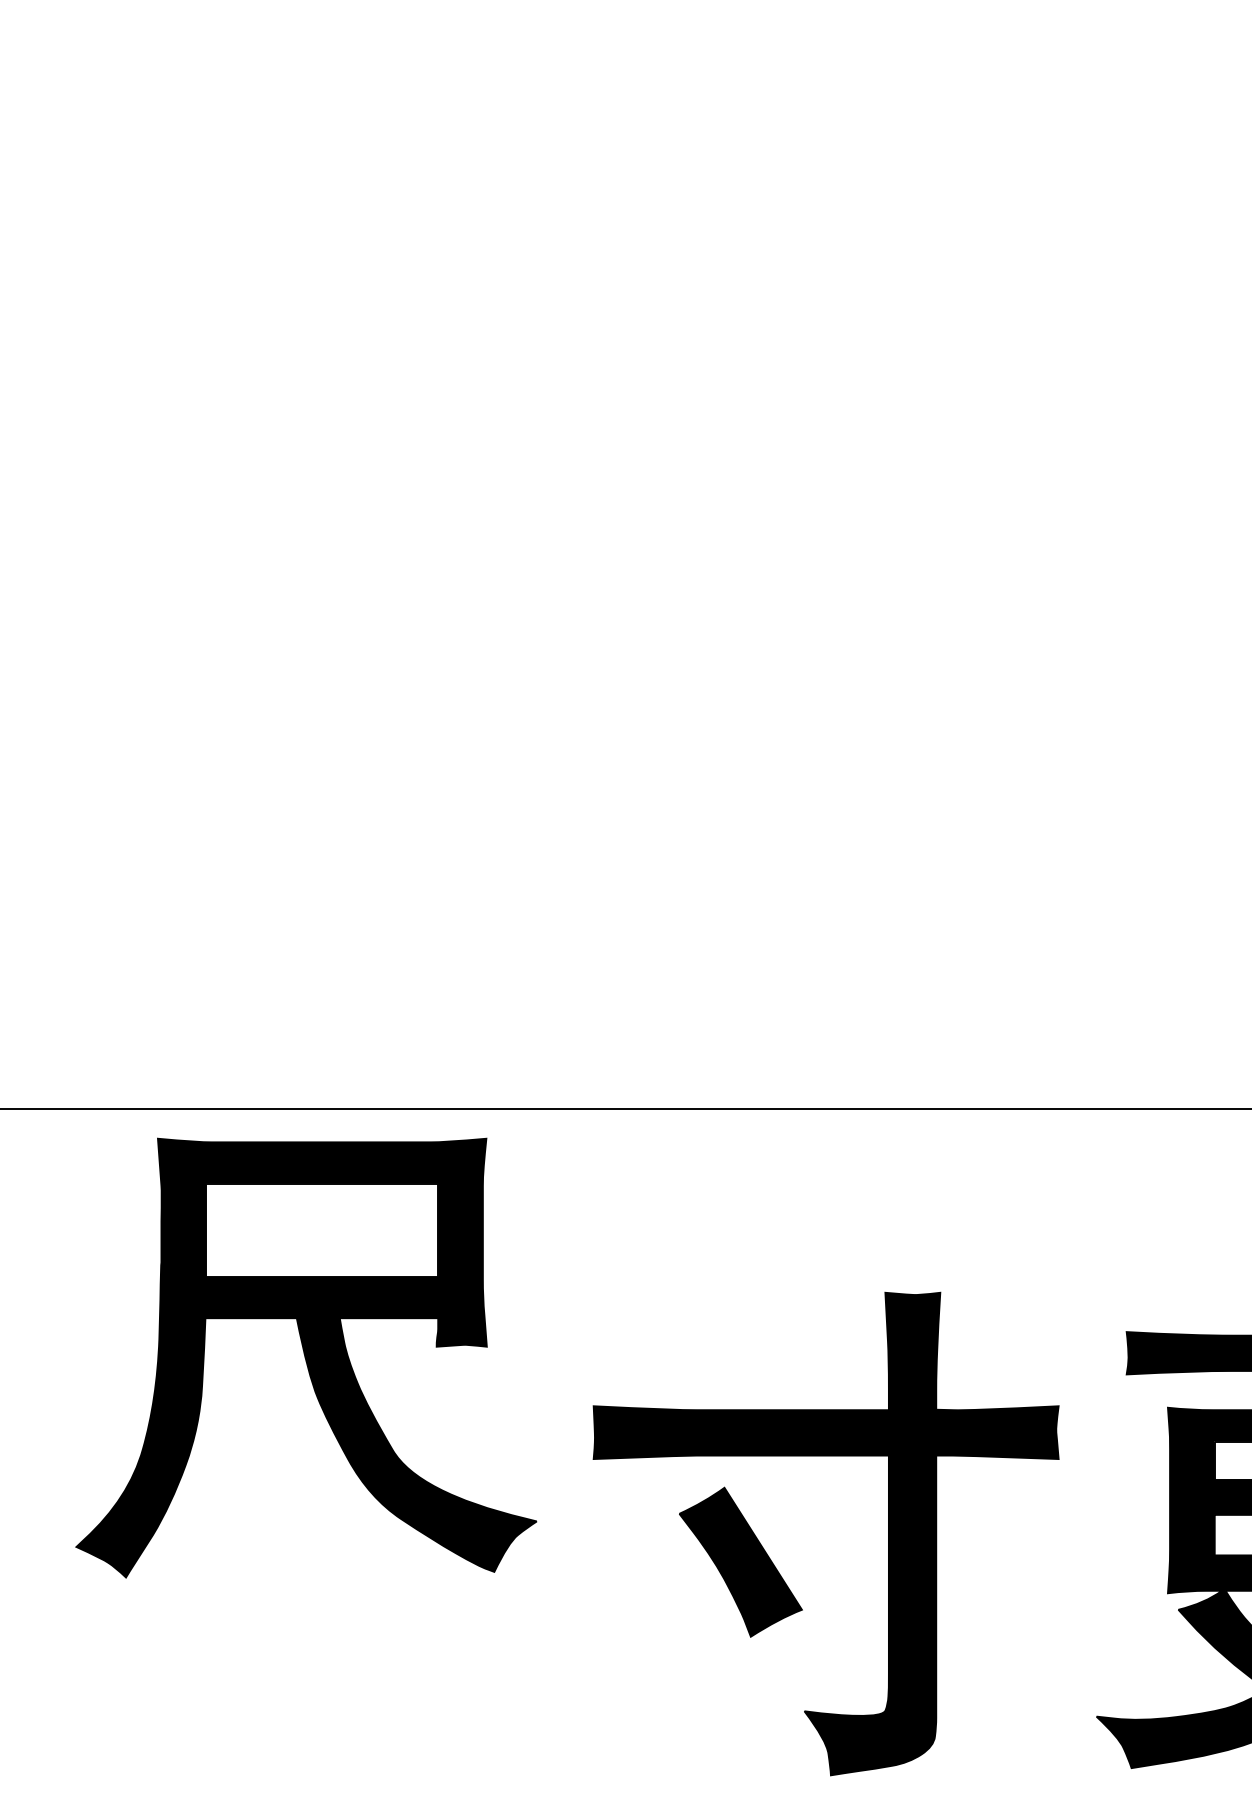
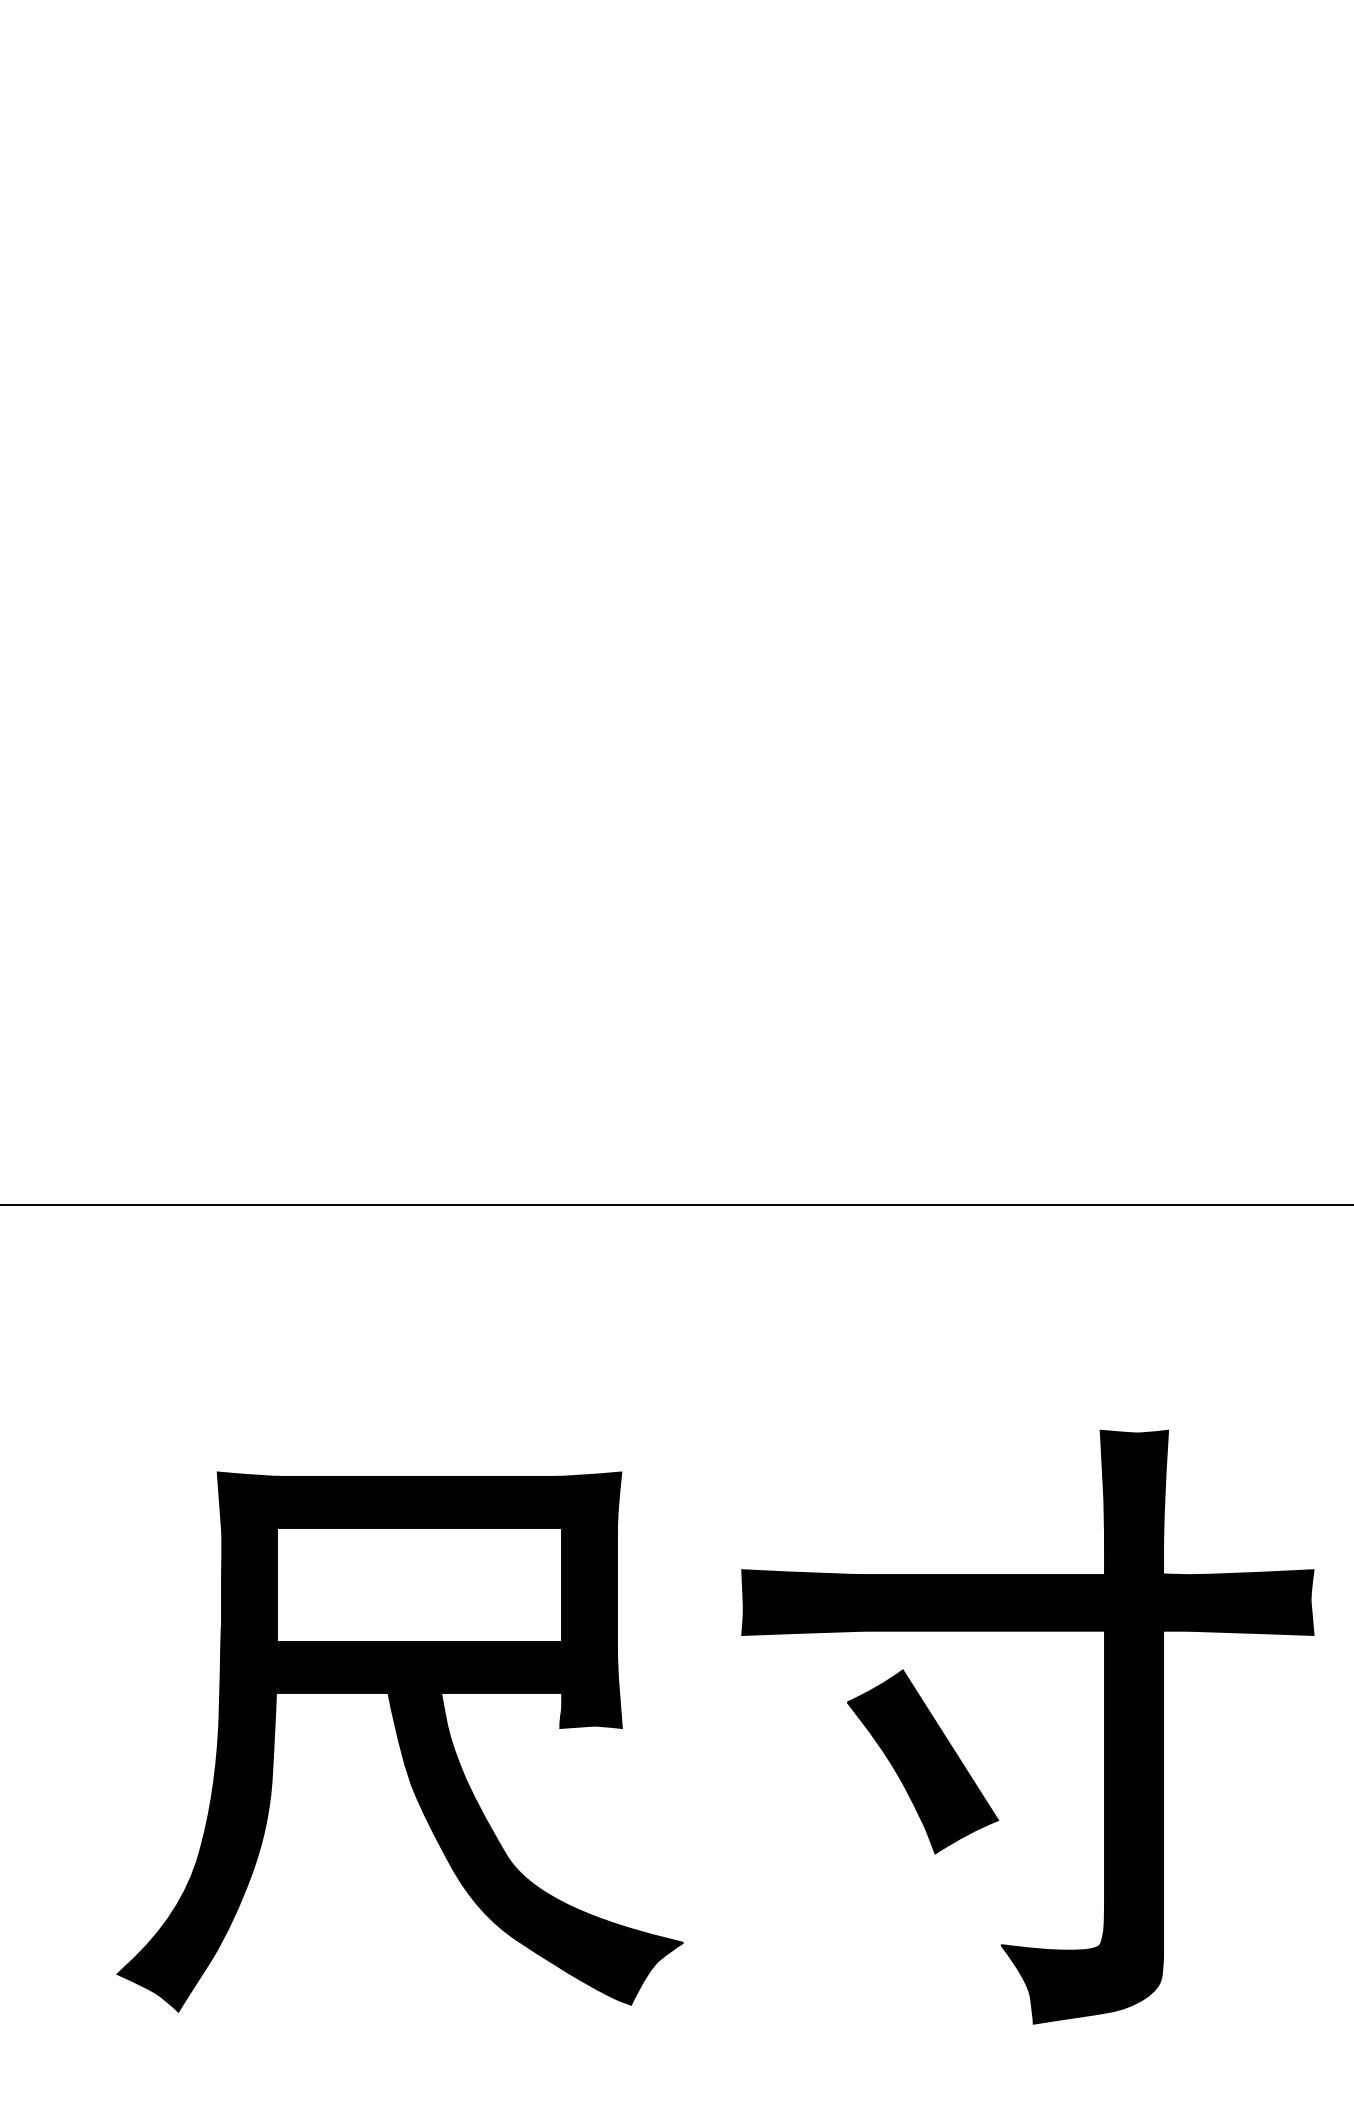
part: (306, 1357) -> (400, 1741), moved

